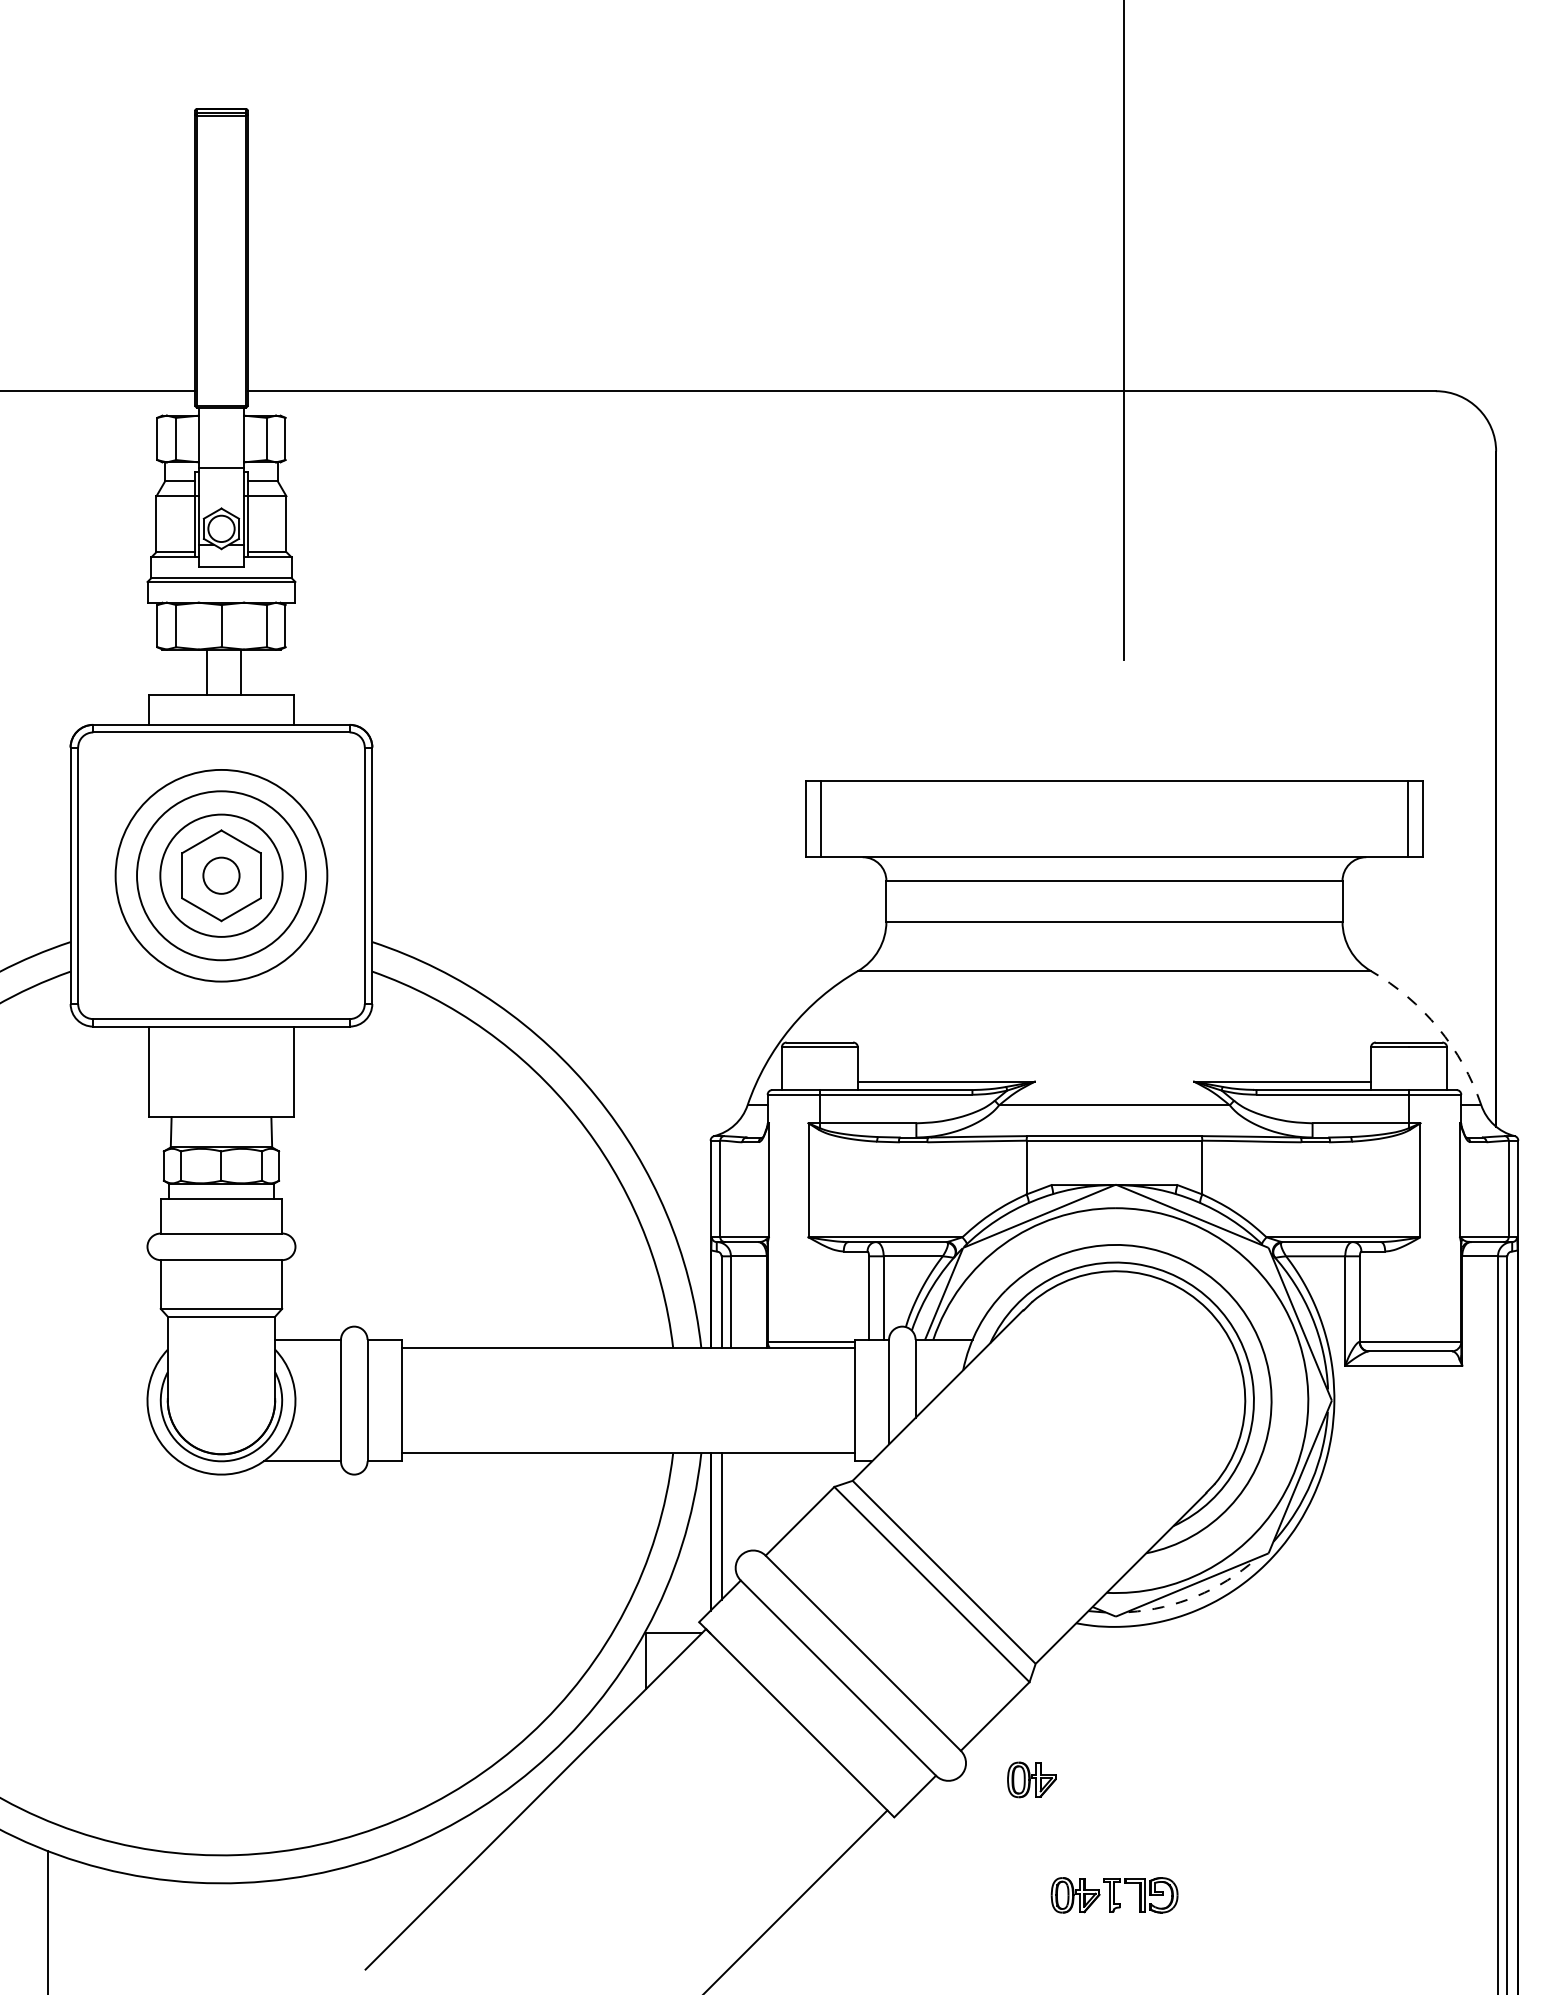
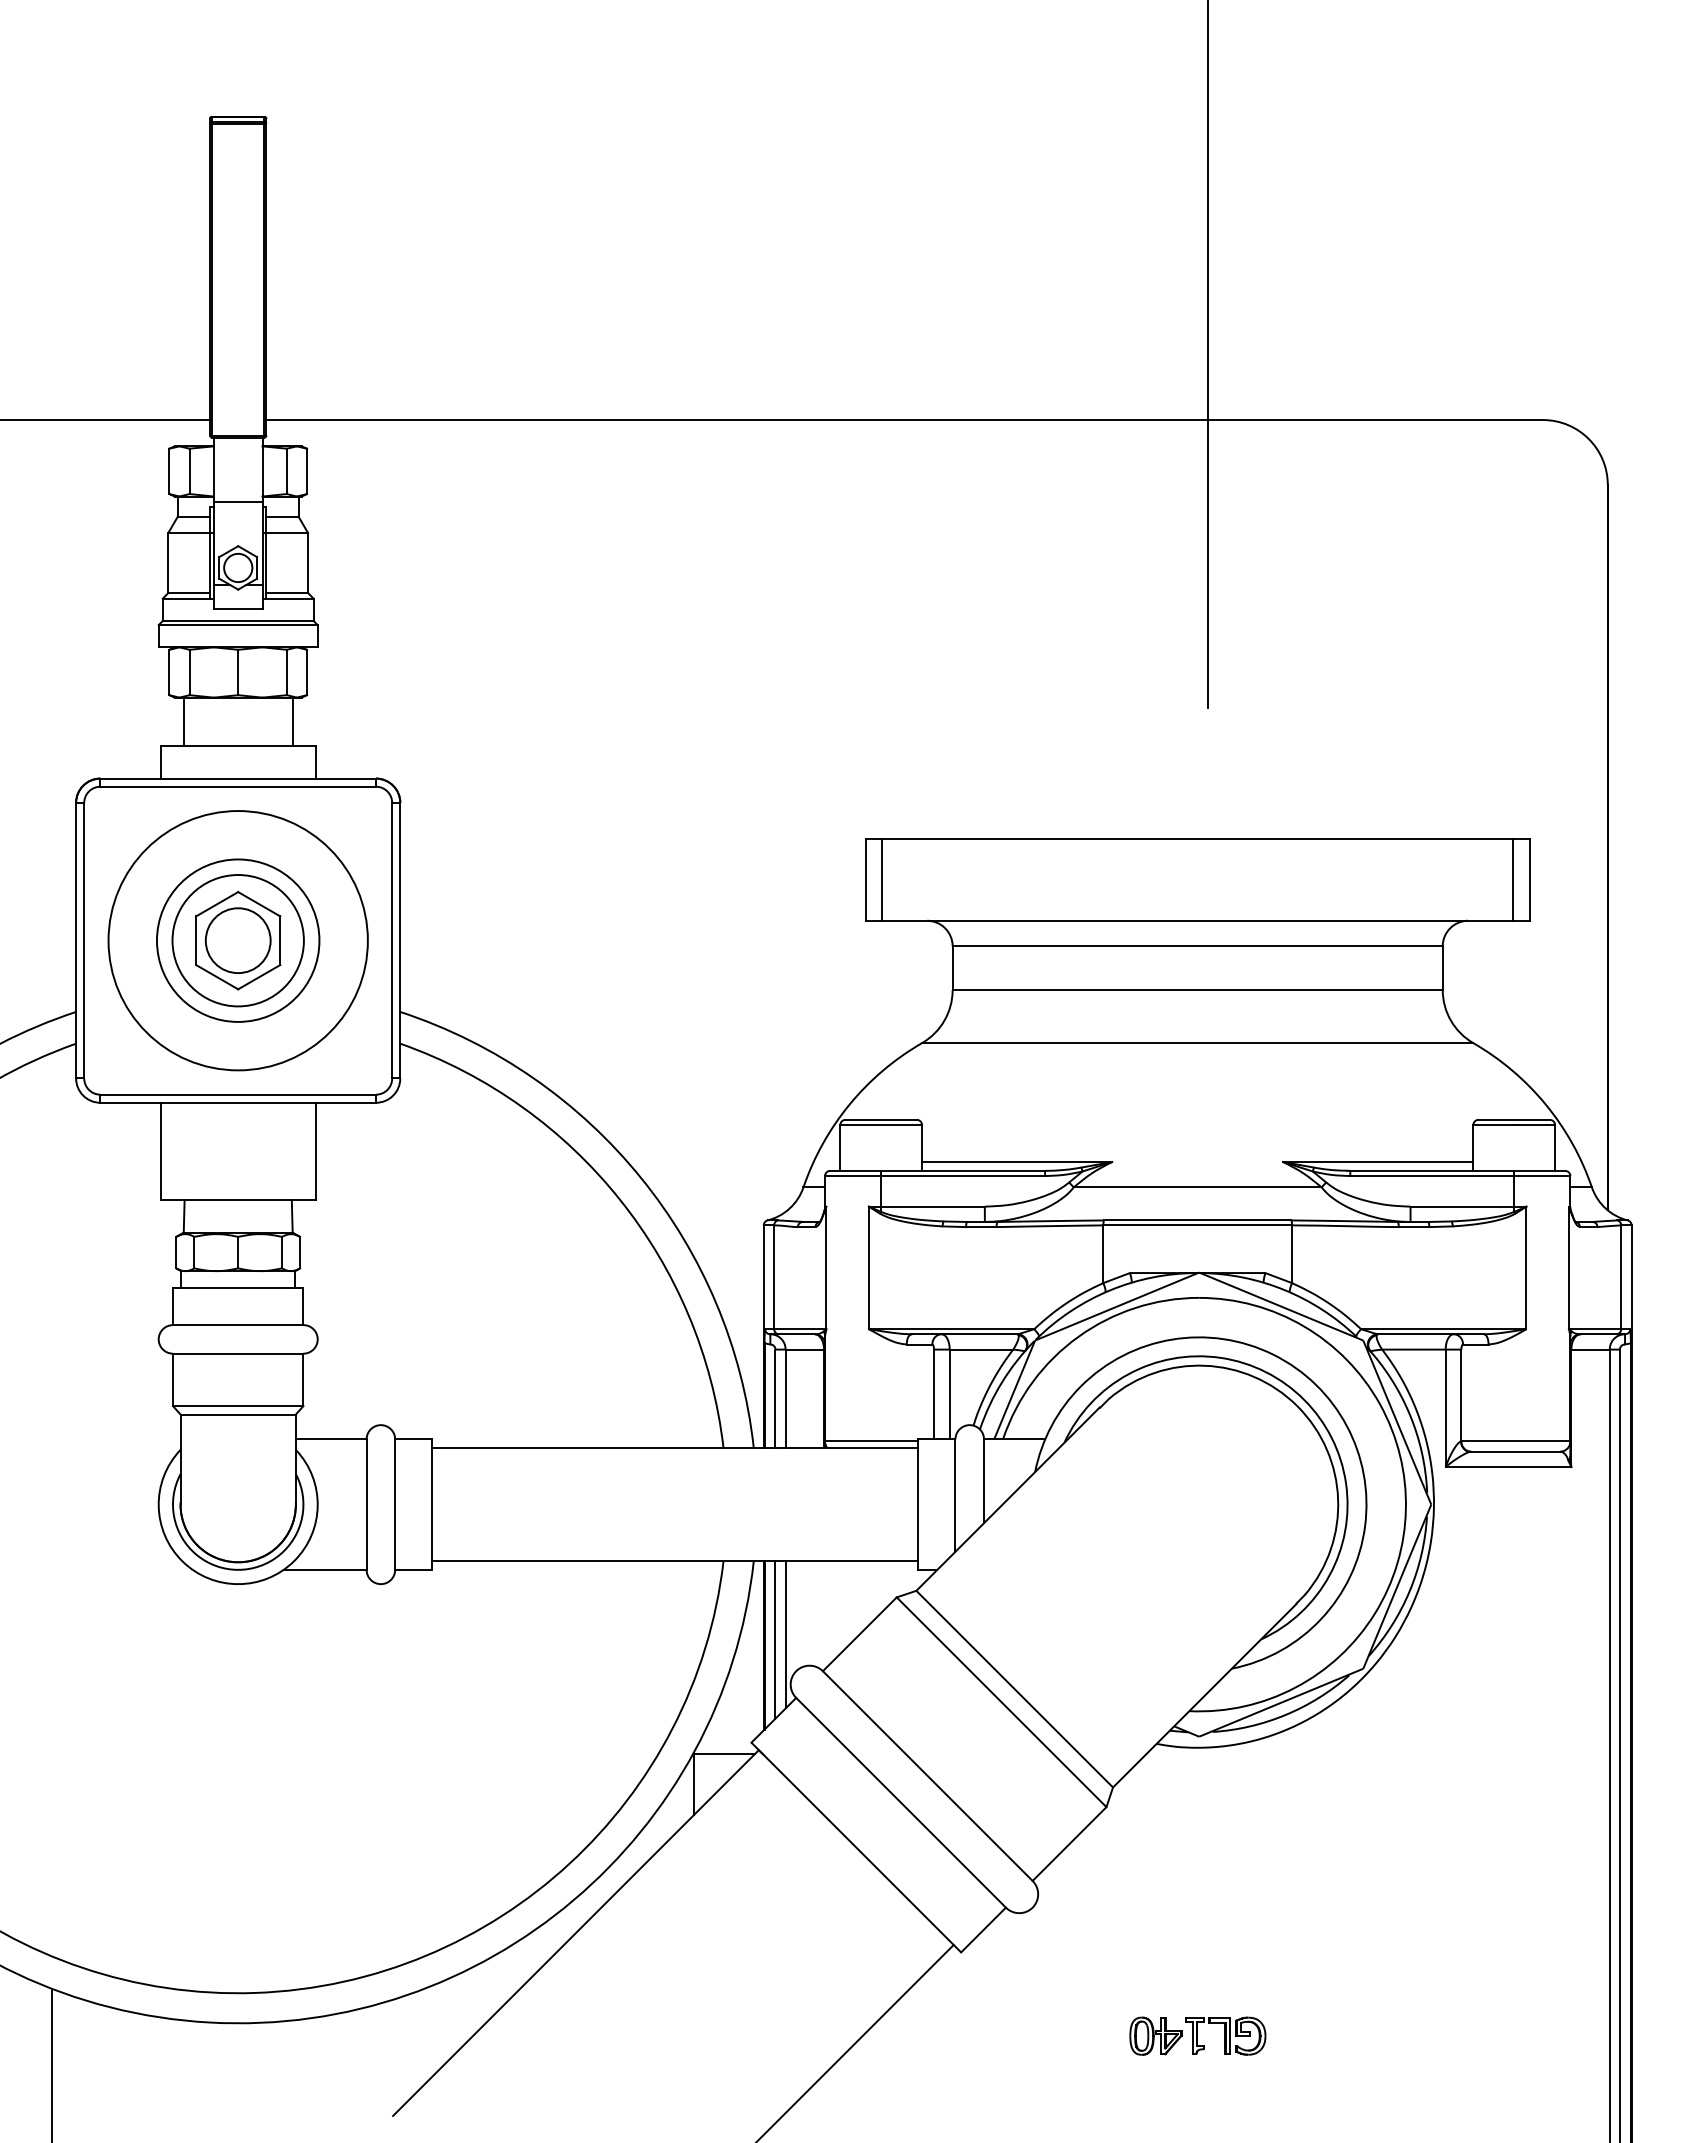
line: (206, 671) -> (292, 721), moved
line: (240, 671) -> (183, 721), moved
circle: (220, 875) -> (237, 940), size x0.71
circle: (220, 875) -> (237, 940), size x1.43
circle: (220, 875) -> (237, 940), size x1.67
arc: (1438, 1028) -> (1545, 1104), dashed -> solid
line: (730, 1521) -> (785, 1634), added
arc: (1196, 1595) -> (1285, 1714), dashed -> solid
part: (1031, 1779) -> (1108, 1911), removed

